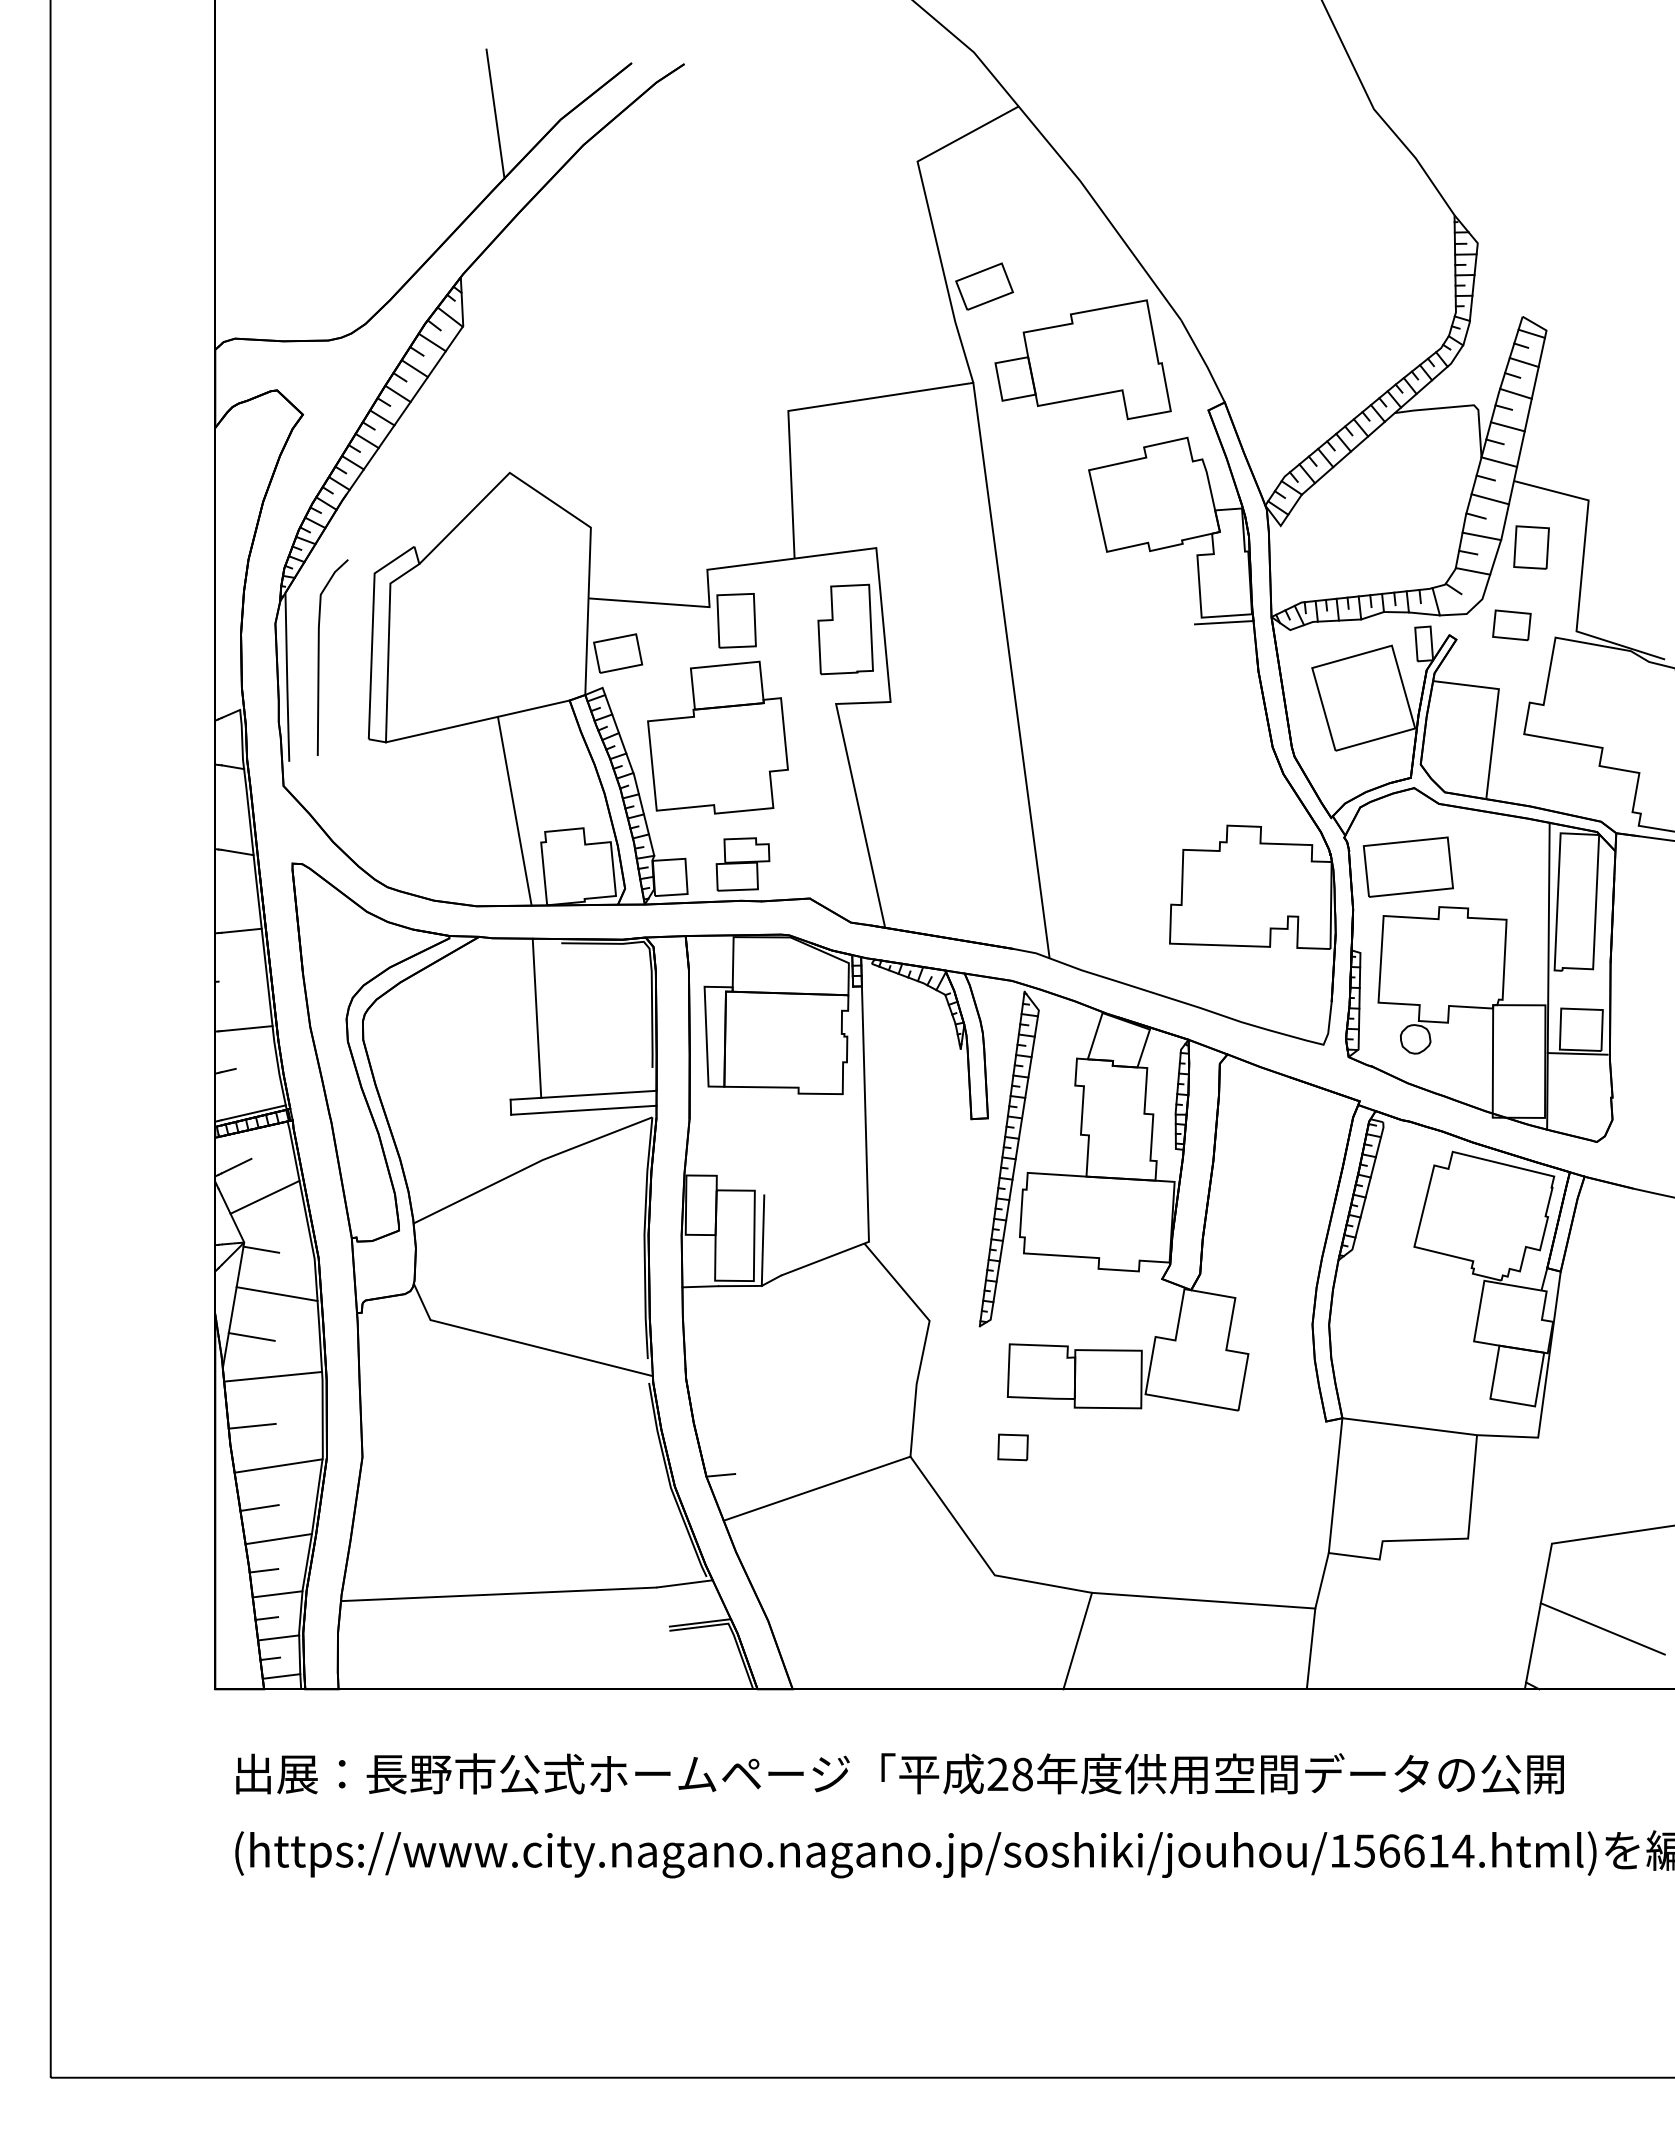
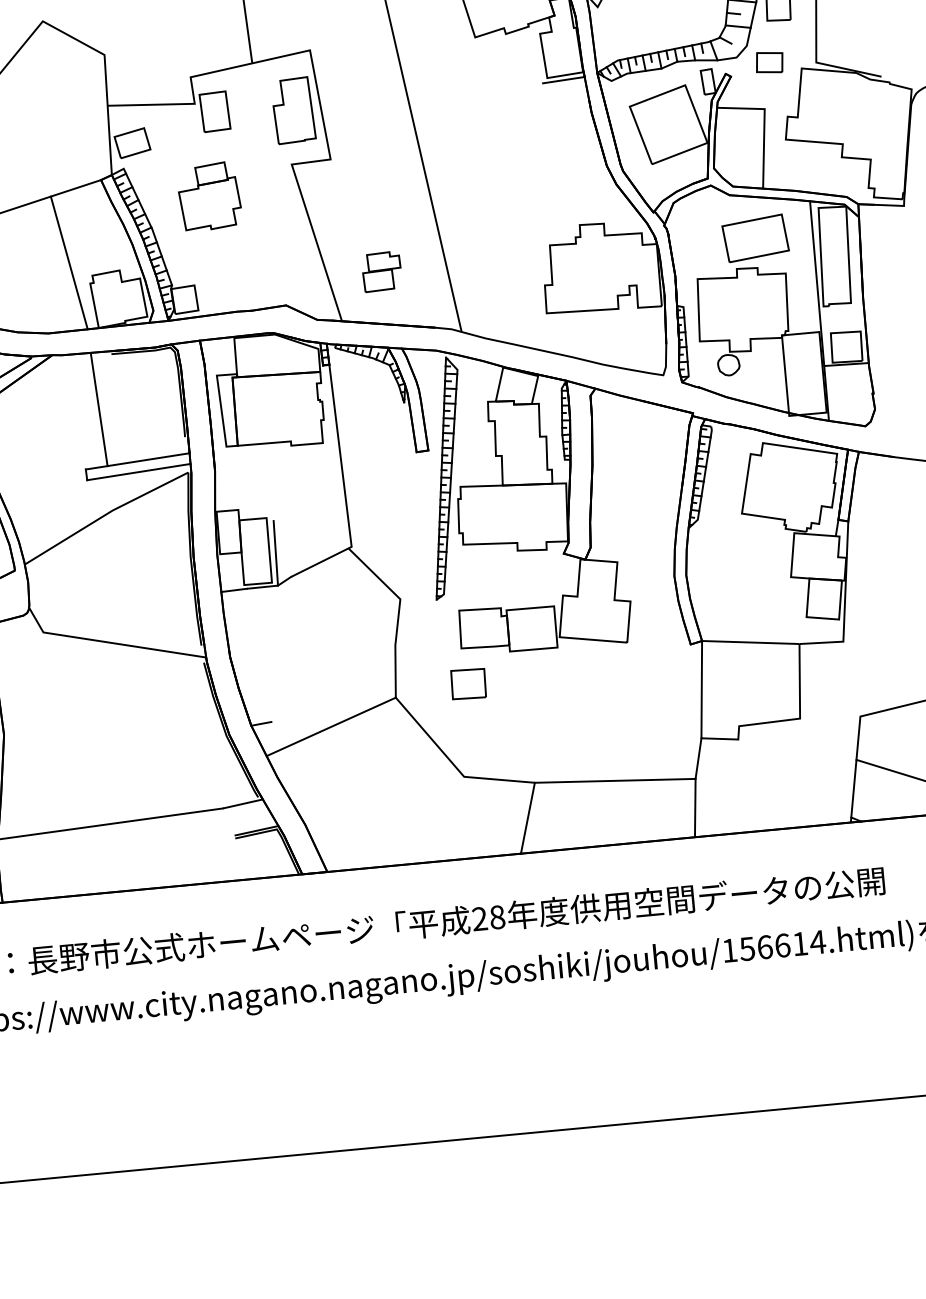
part: (717, 737) -> (209, 196), size x0.6
part: (742, 864) -> (381, 271), moved
part: (1407, 866) -> (754, 237), moved
part: (1012, 1447) -> (468, 684), size x1.6

